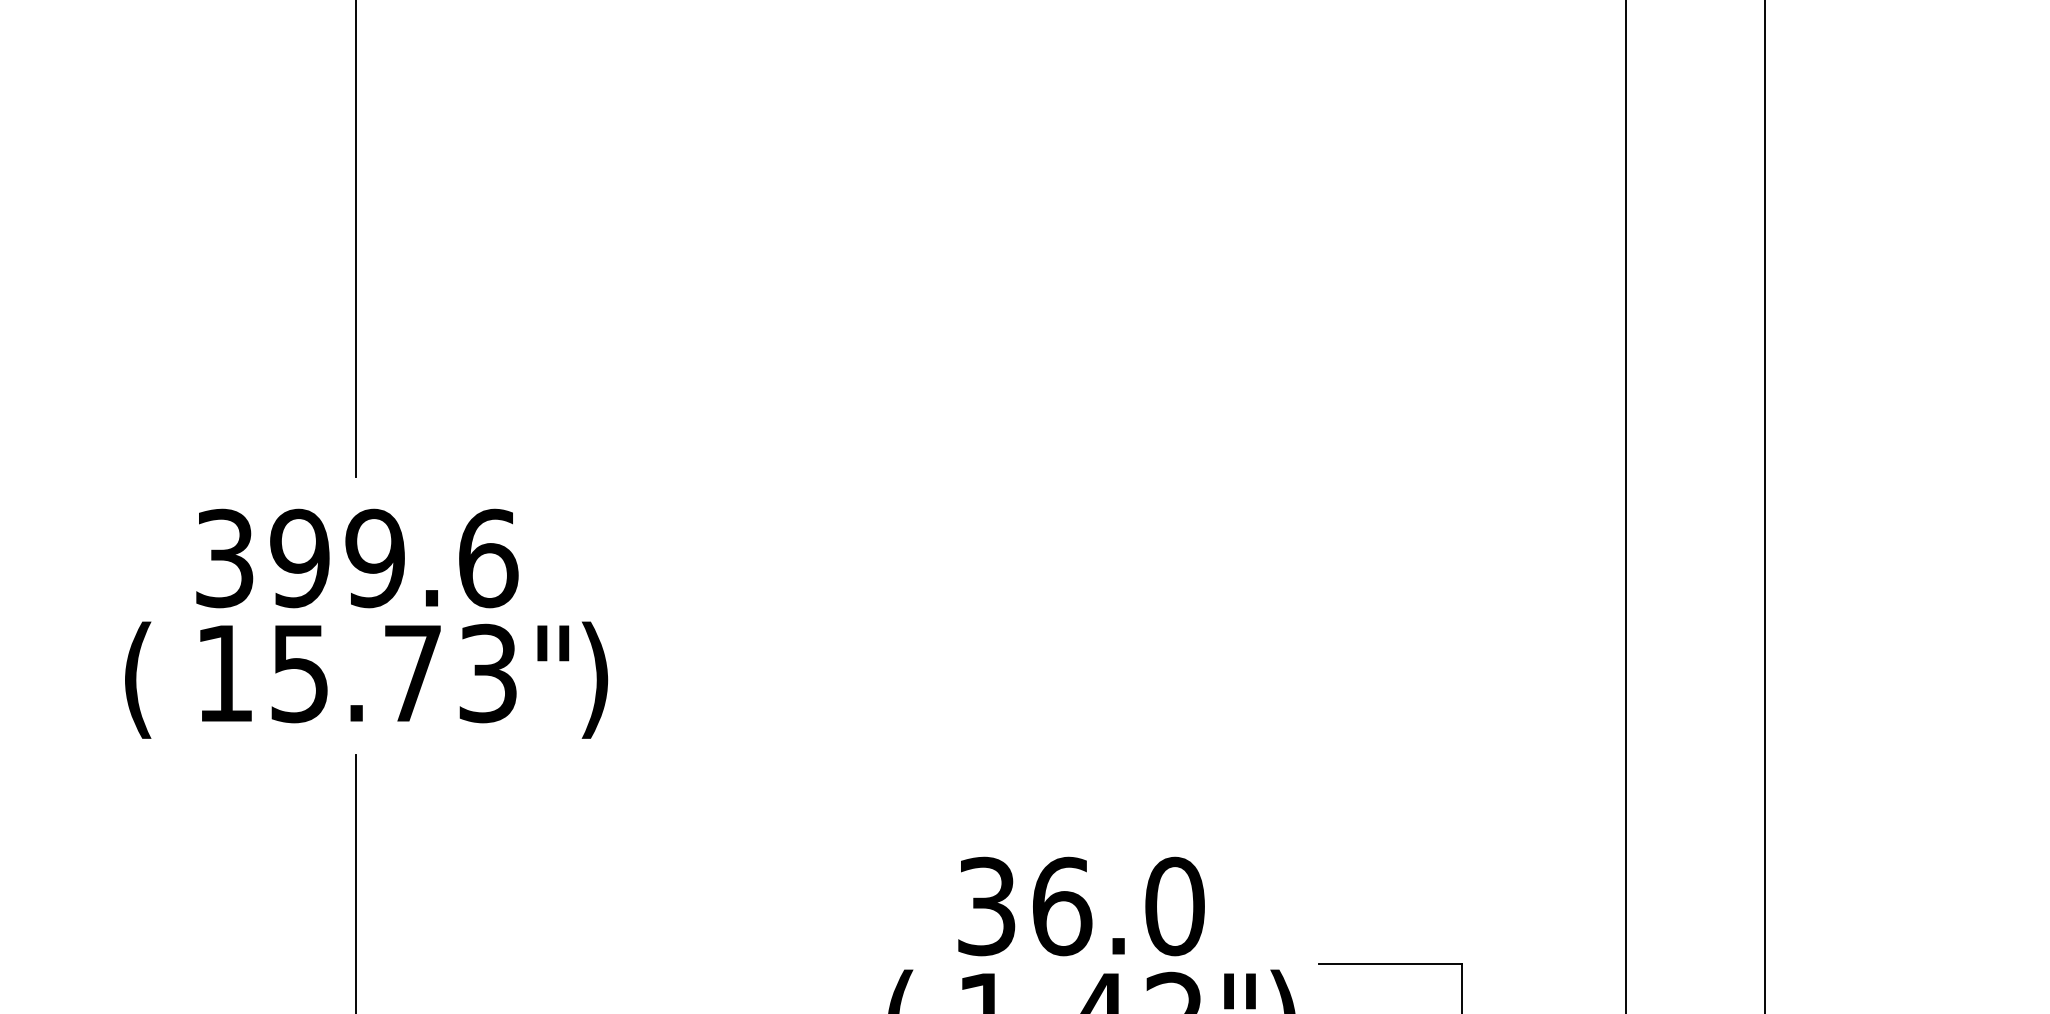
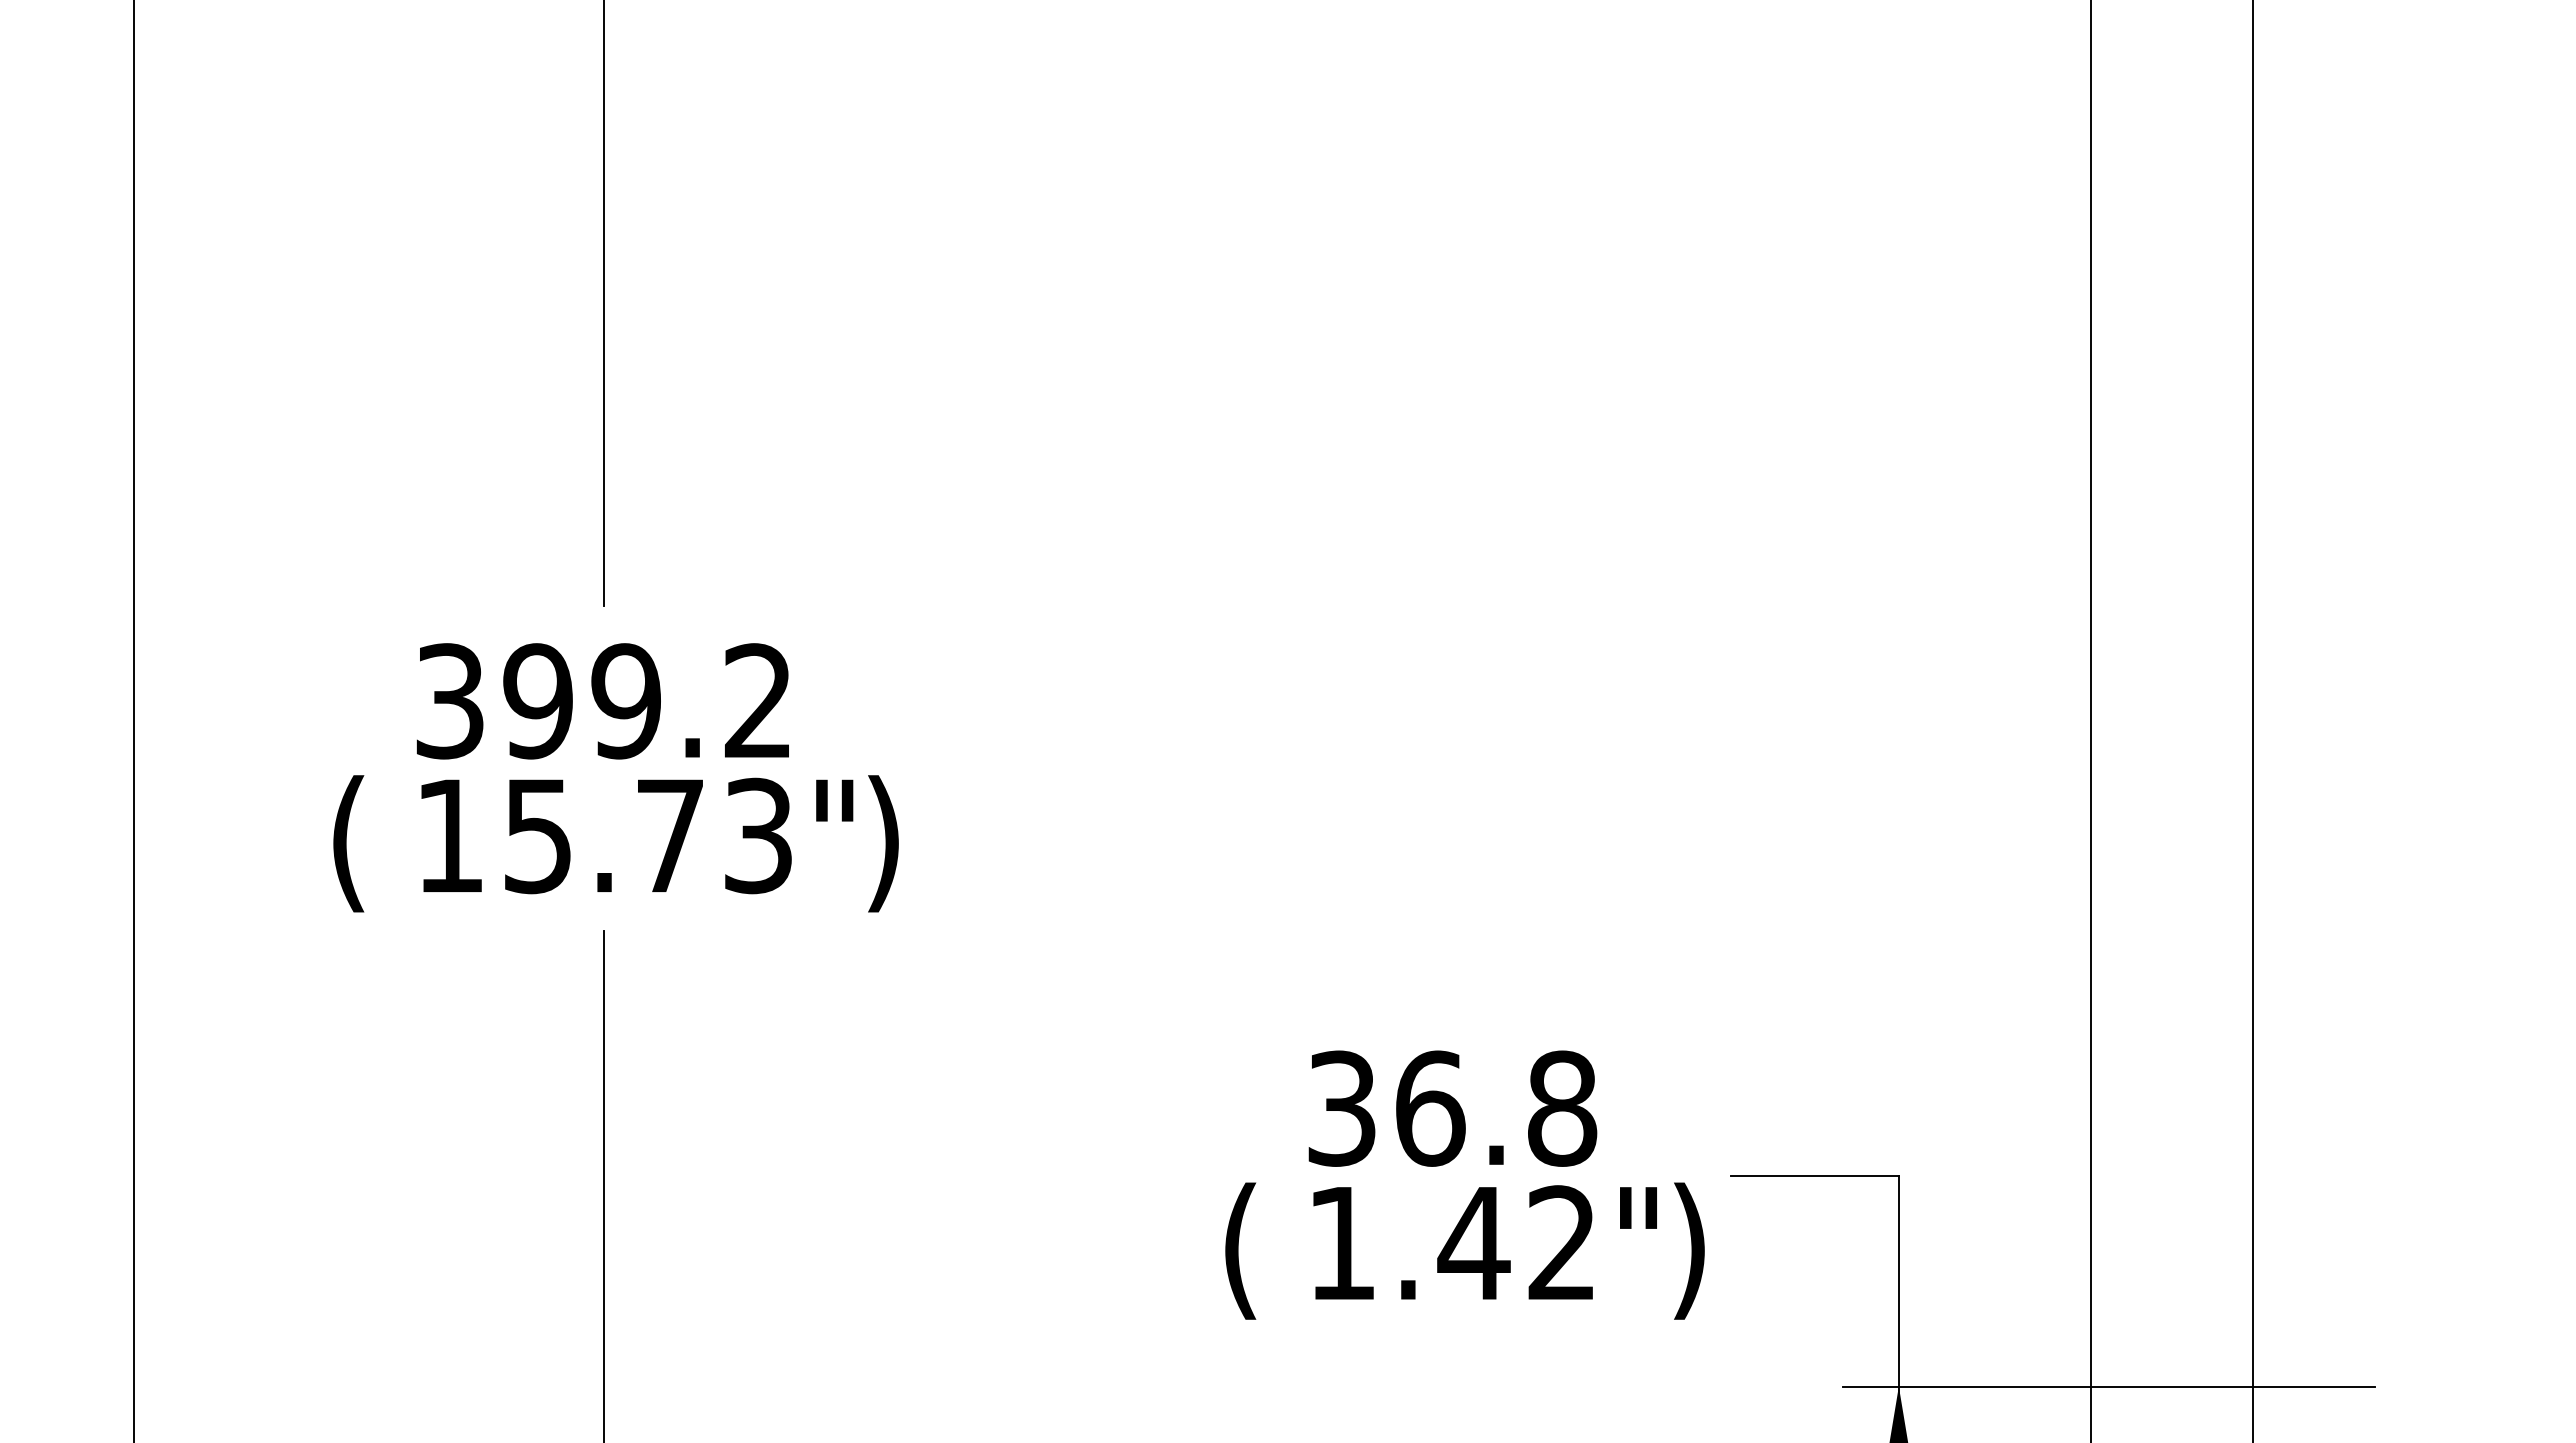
text: (489, 558) -> (759, 701), 399.6 -> 399.2
text: (1175, 906) -> (1562, 1108), 36.0 -> 36.8

